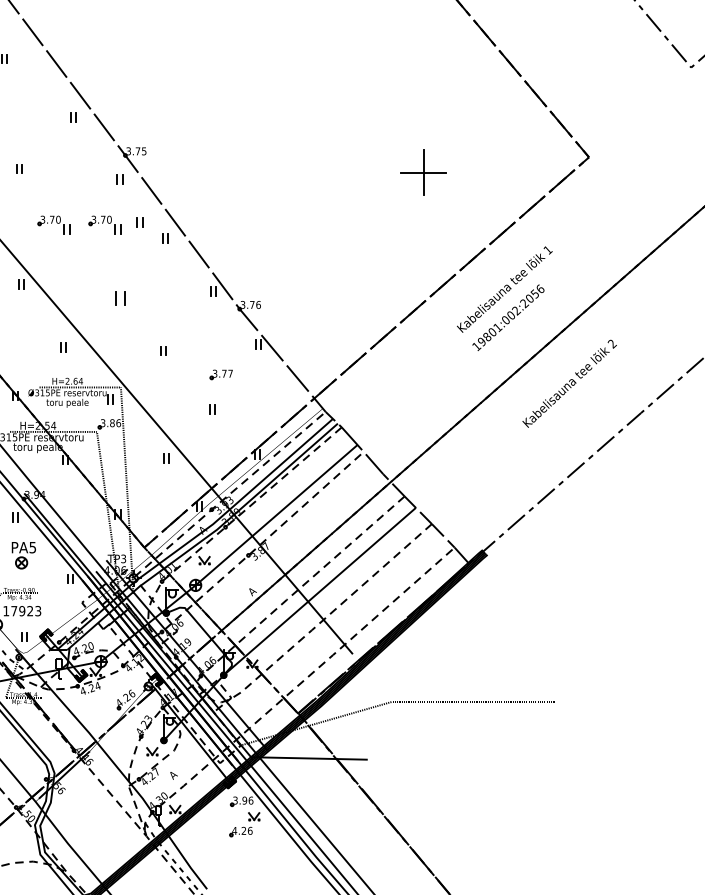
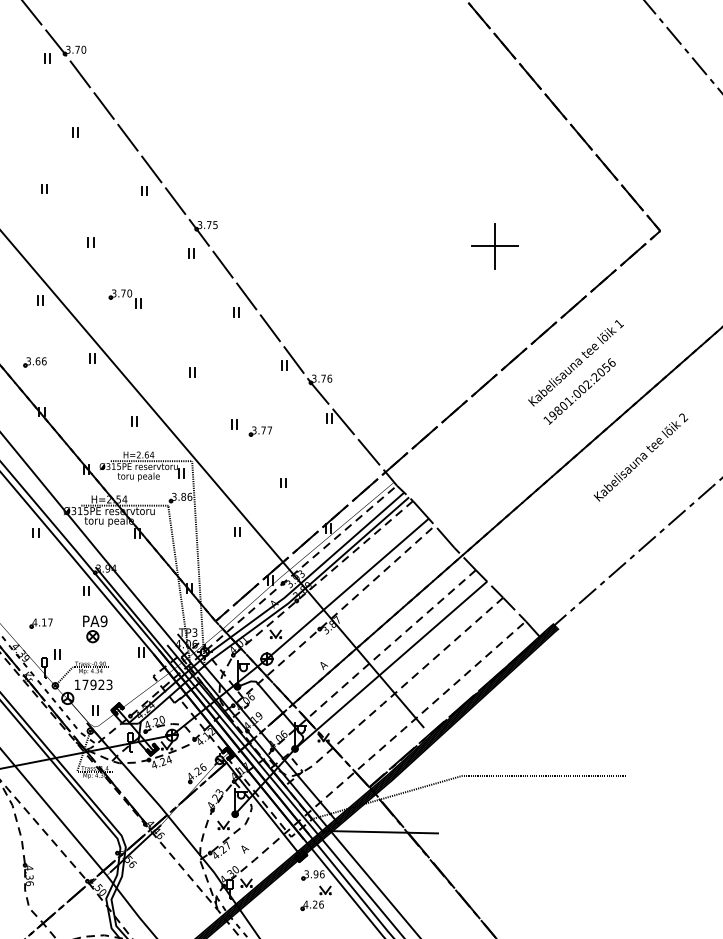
part: (140, 222) -> (211, 296), removed
part: (104, 224) -> (175, 298), removed
part: (121, 298) -> (192, 372), size x0.62
part: (220, 374) -> (259, 431), moved
text: (32, 546) -> (103, 620), PA5 -> PA9

